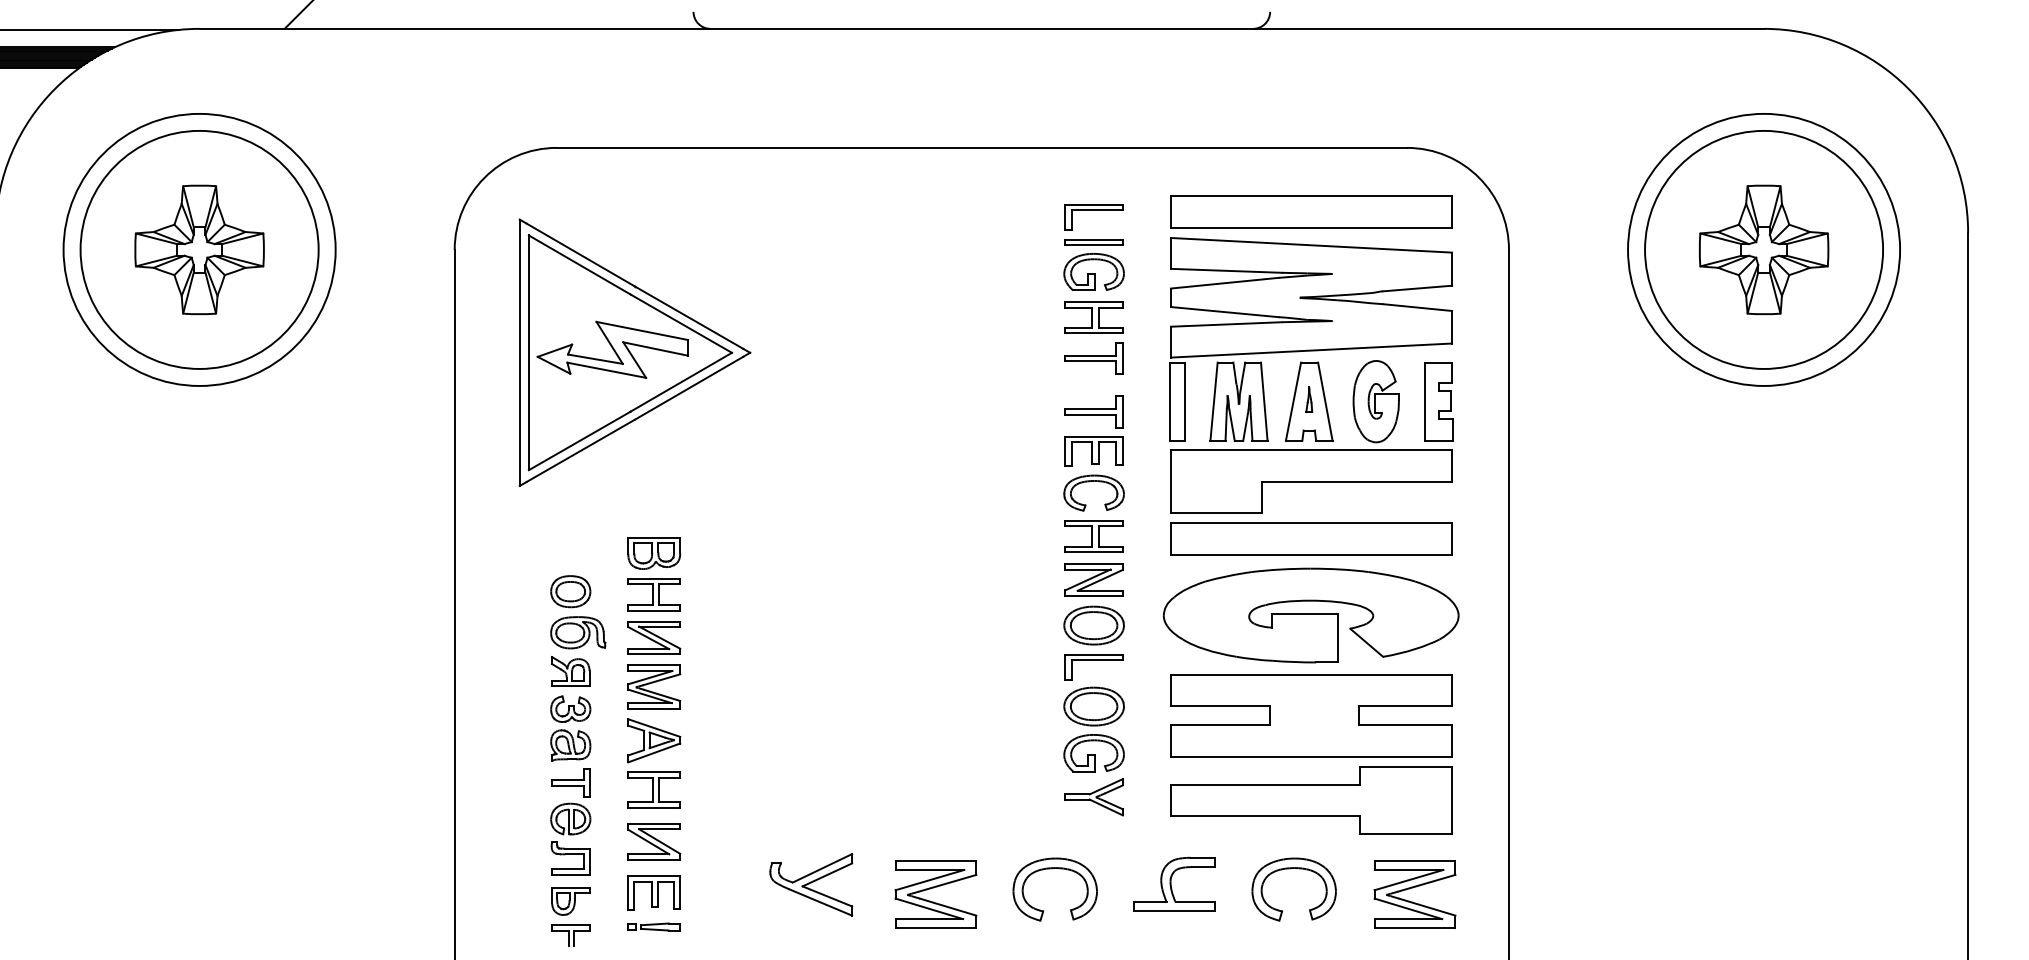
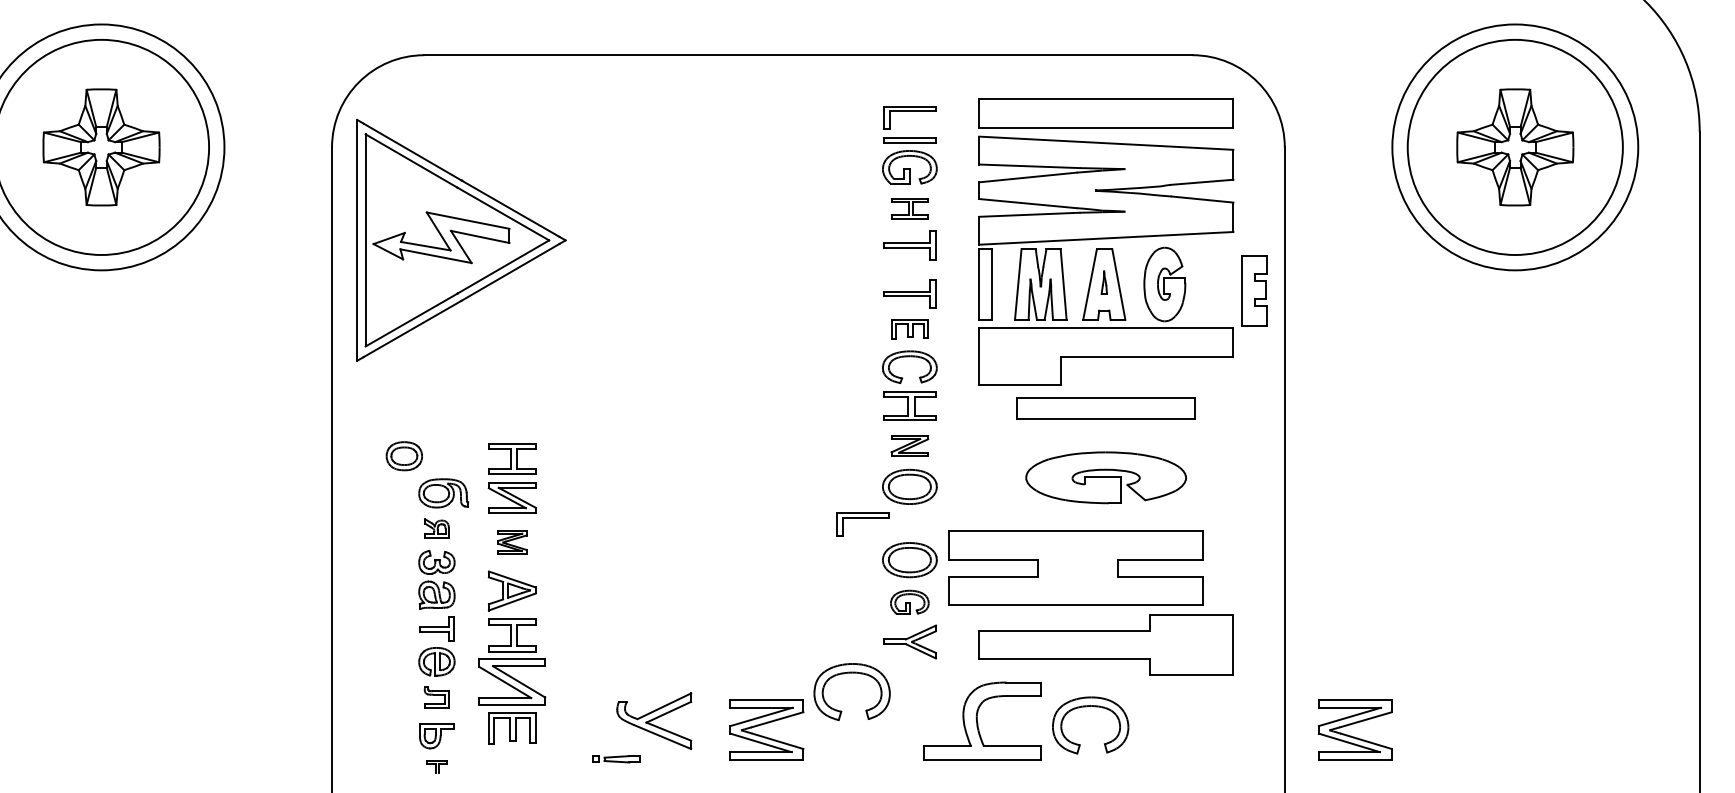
part: (1093, 317) -> (909, 208), size x0.7
part: (634, 352) -> (461, 240), moved
part: (1438, 401) -> (1254, 290), moved
part: (1093, 451) -> (909, 329), size x0.7
part: (1311, 538) -> (1106, 408), size x0.7
part: (654, 553) -> (512, 421), removed
part: (1093, 579) -> (909, 445), size x0.7
part: (570, 591) -> (404, 456), moved
part: (1311, 615) -> (1106, 477), size x0.6
part: (1093, 660) -> (862, 518), moved
part: (570, 671) -> (436, 528), size x0.7
part: (654, 686) -> (512, 541), size x0.6
part: (1311, 715) -> (1075, 568), moved
part: (1093, 753) -> (909, 602), size x0.7
part: (654, 841) -> (512, 682), size x1.4
part: (570, 858) -> (436, 697), size x0.7
part: (1051, 869) -> (848, 673), moved
part: (1174, 883) -> (982, 719), size x1.6
part: (1413, 888) -> (1353, 724), moved
part: (653, 926) -> (615, 758), moved
part: (570, 935) -> (436, 766), size x0.6

